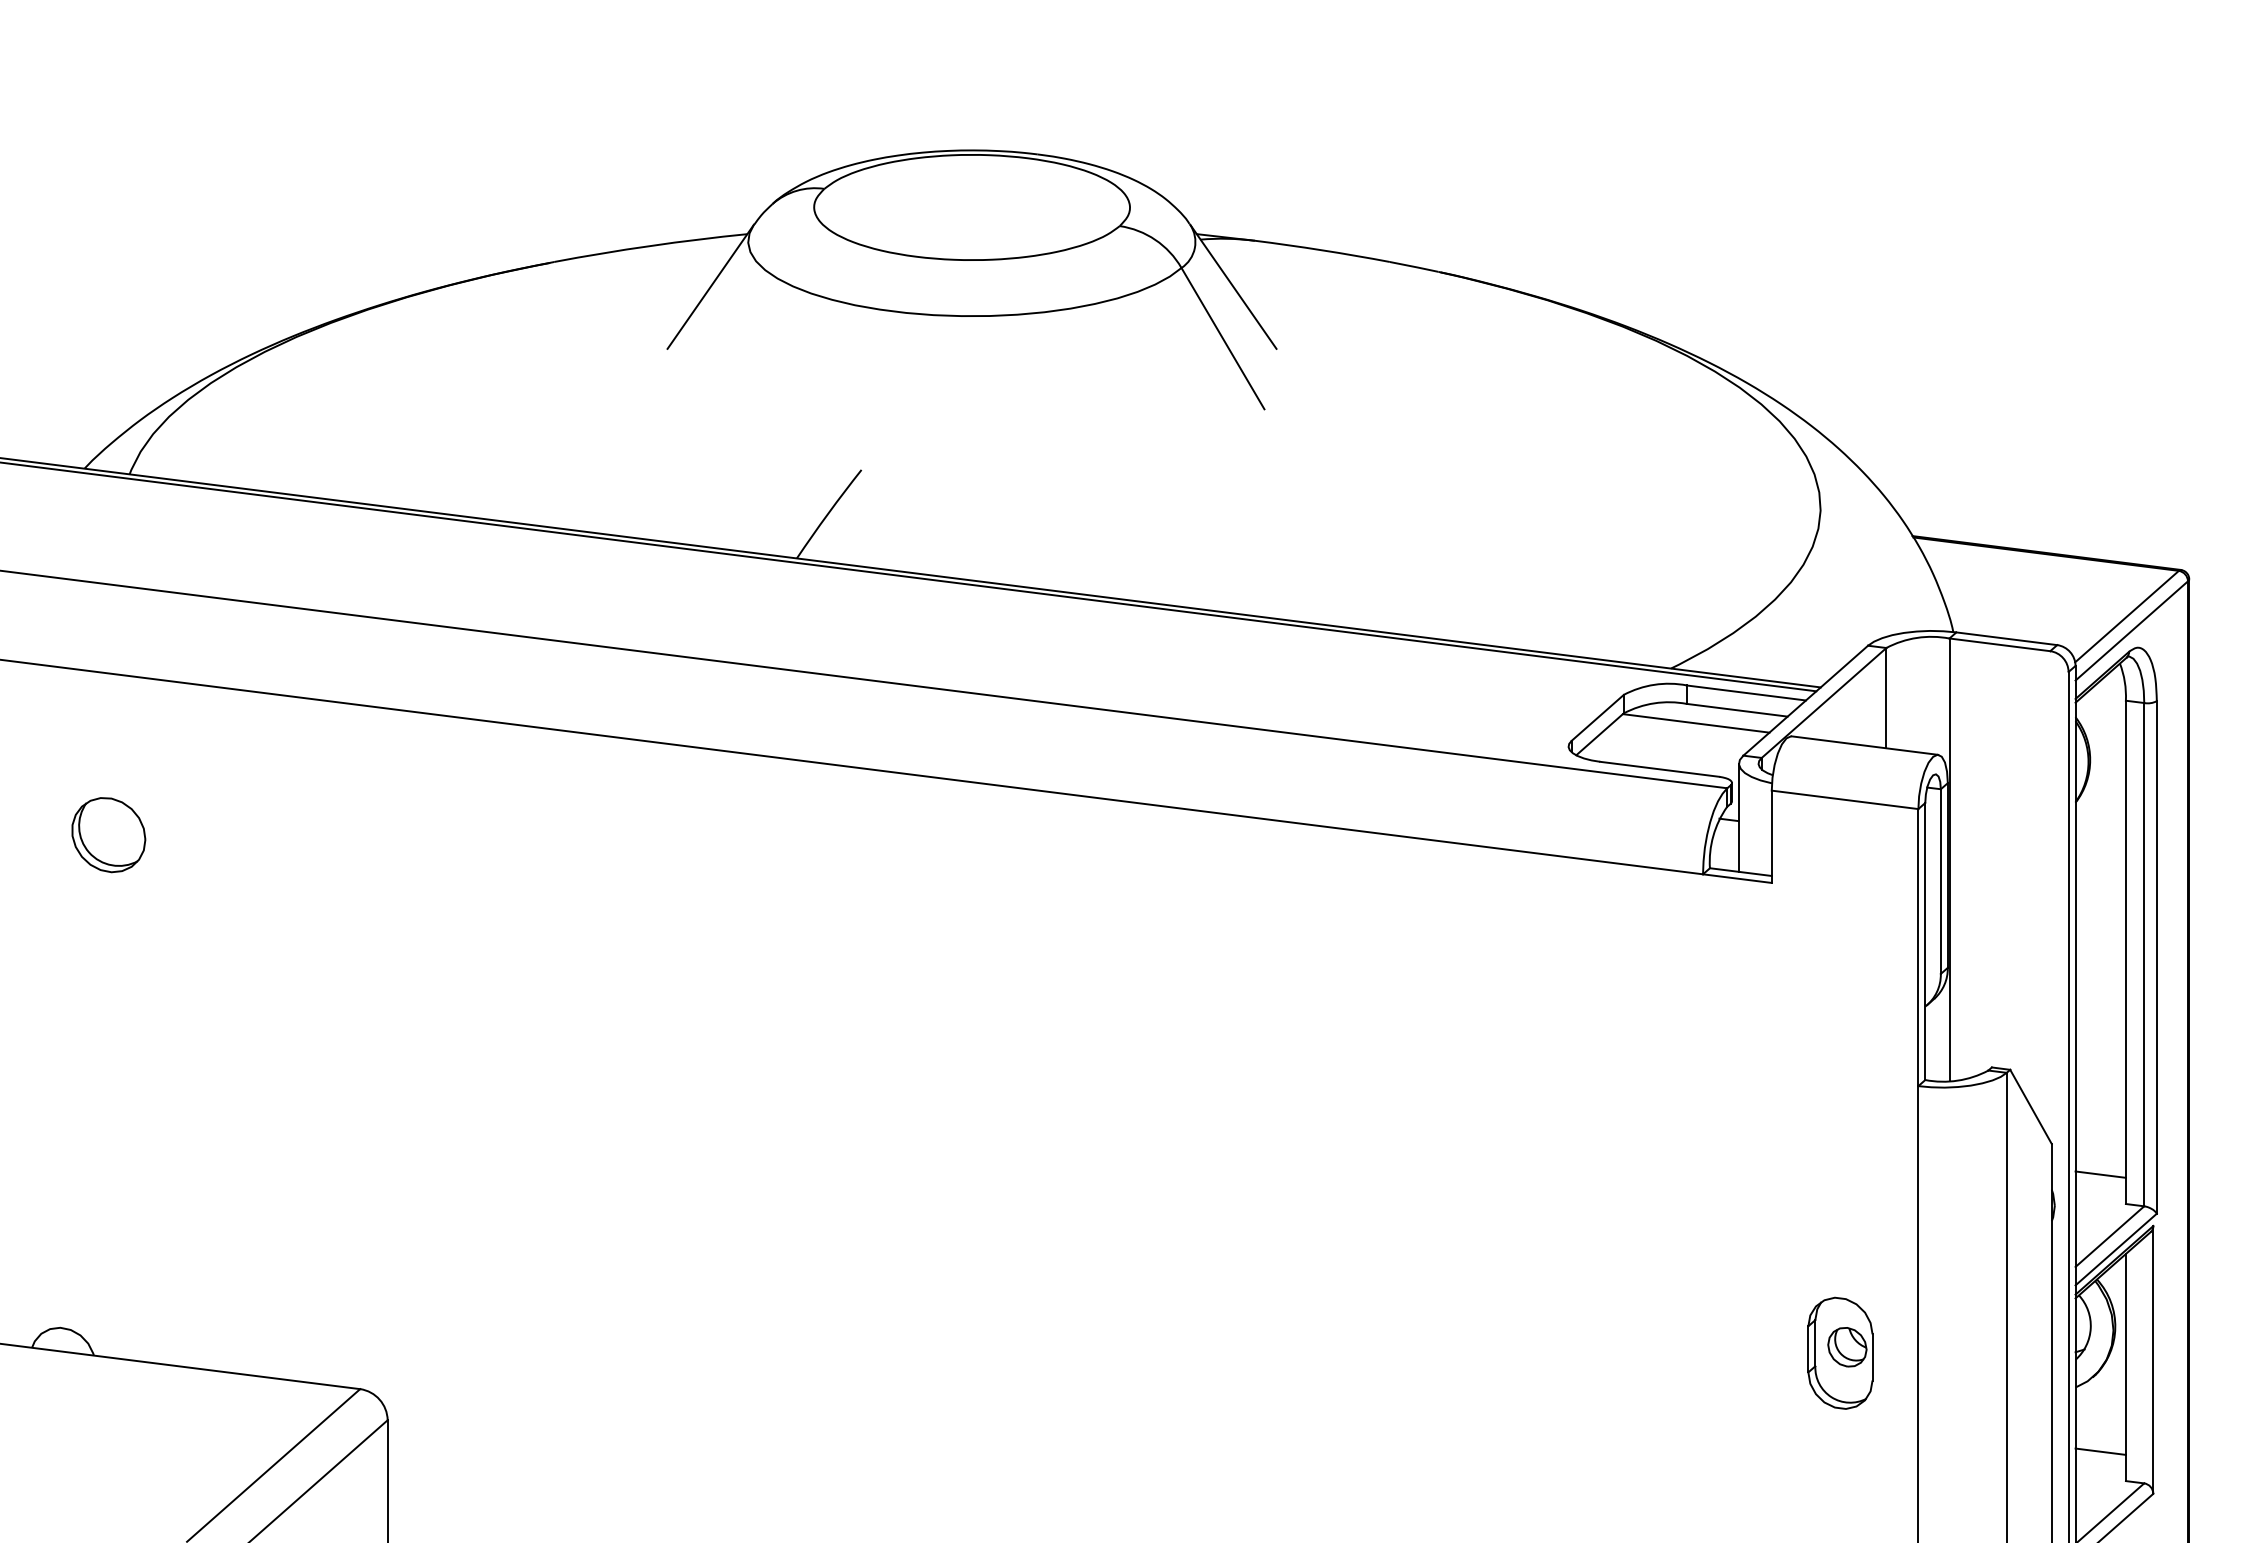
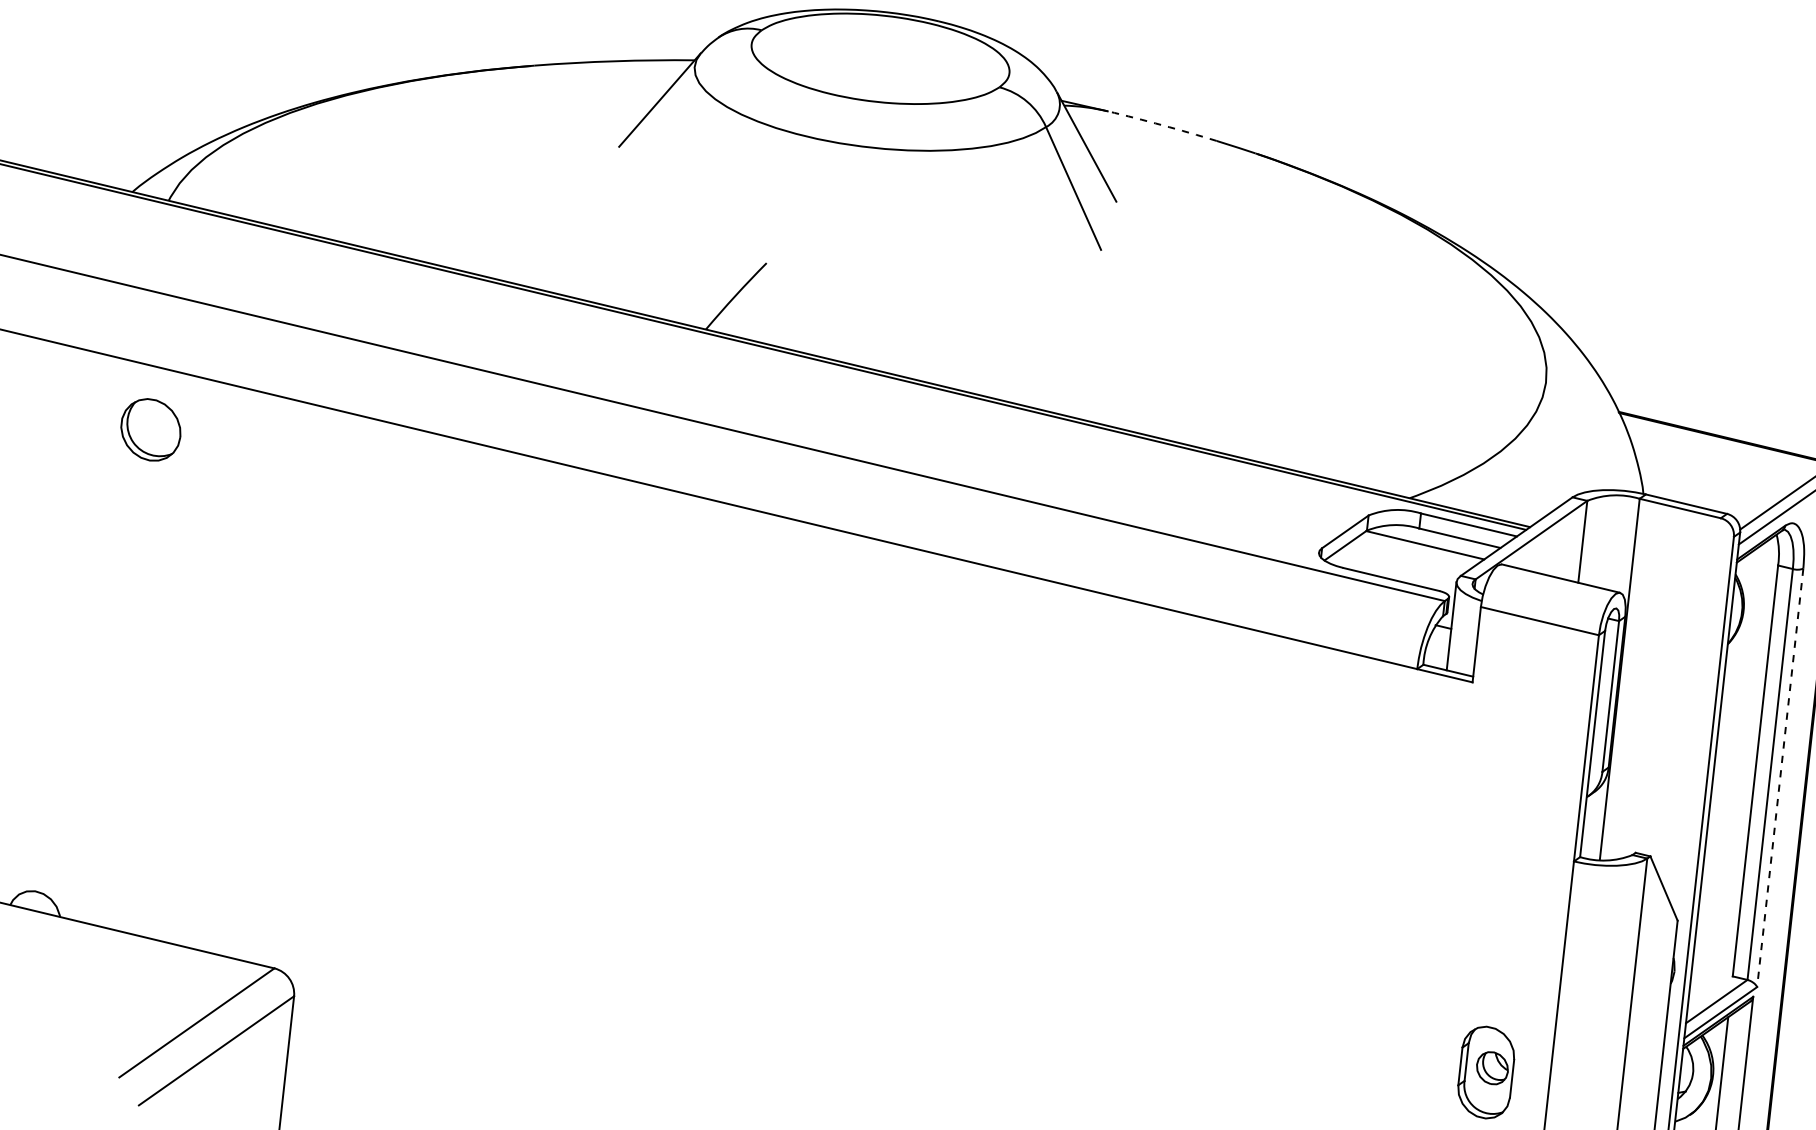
arc: (1322, 250) -> (1162, 125), solid -> dashed
part: (108, 835) -> (150, 430), moved
line: (2156, 957) -> (1779, 777), solid -> dashed
line: (2100, 1174) -> (1714, 950), removed

